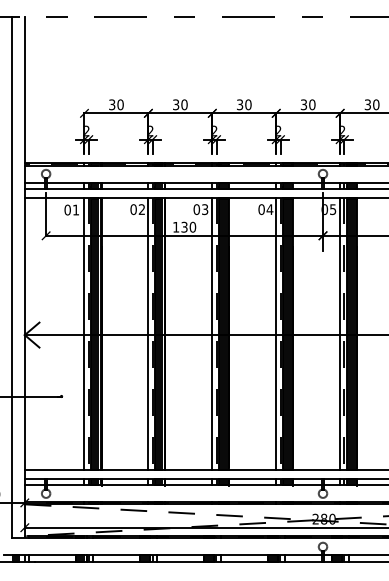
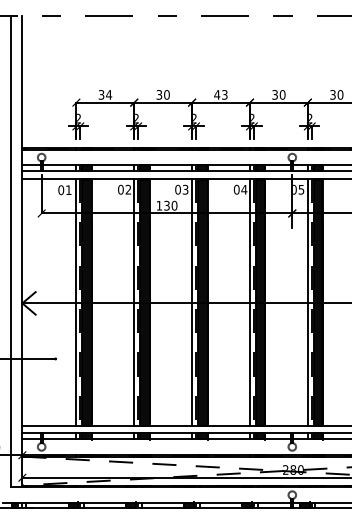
text: (121, 104) -> (109, 94), 30 -> 34
text: (243, 104) -> (220, 94), 30 -> 43

